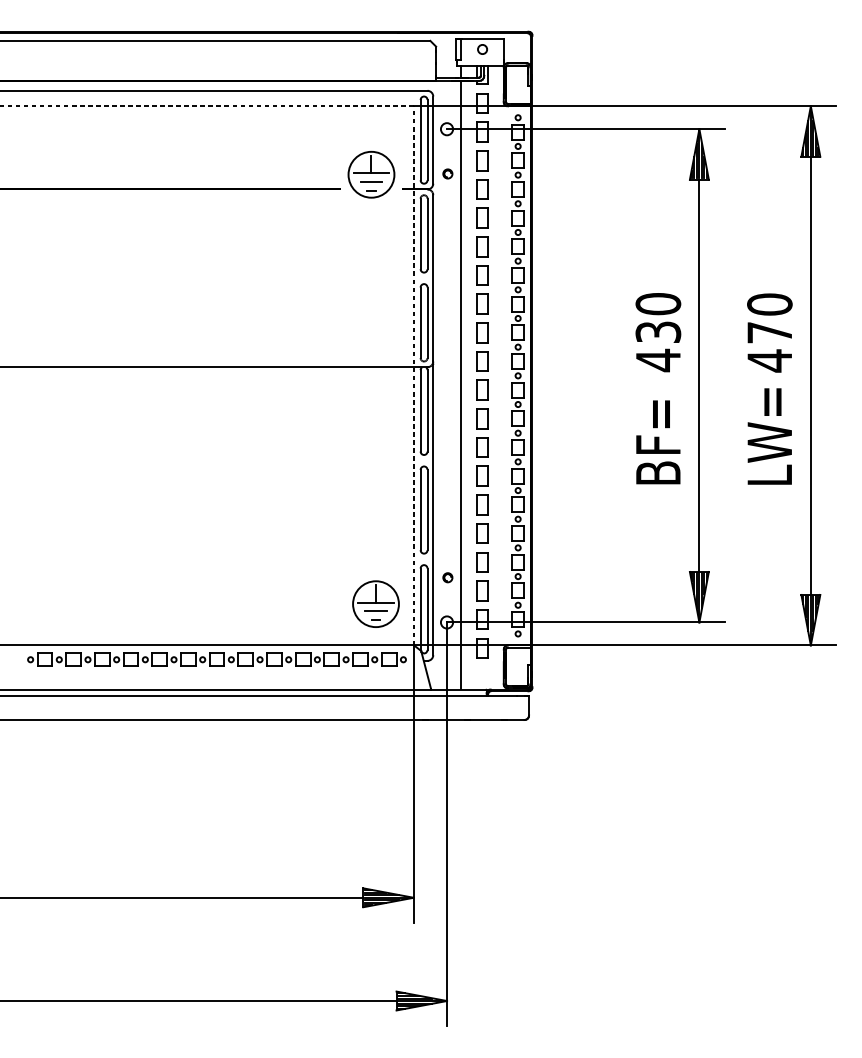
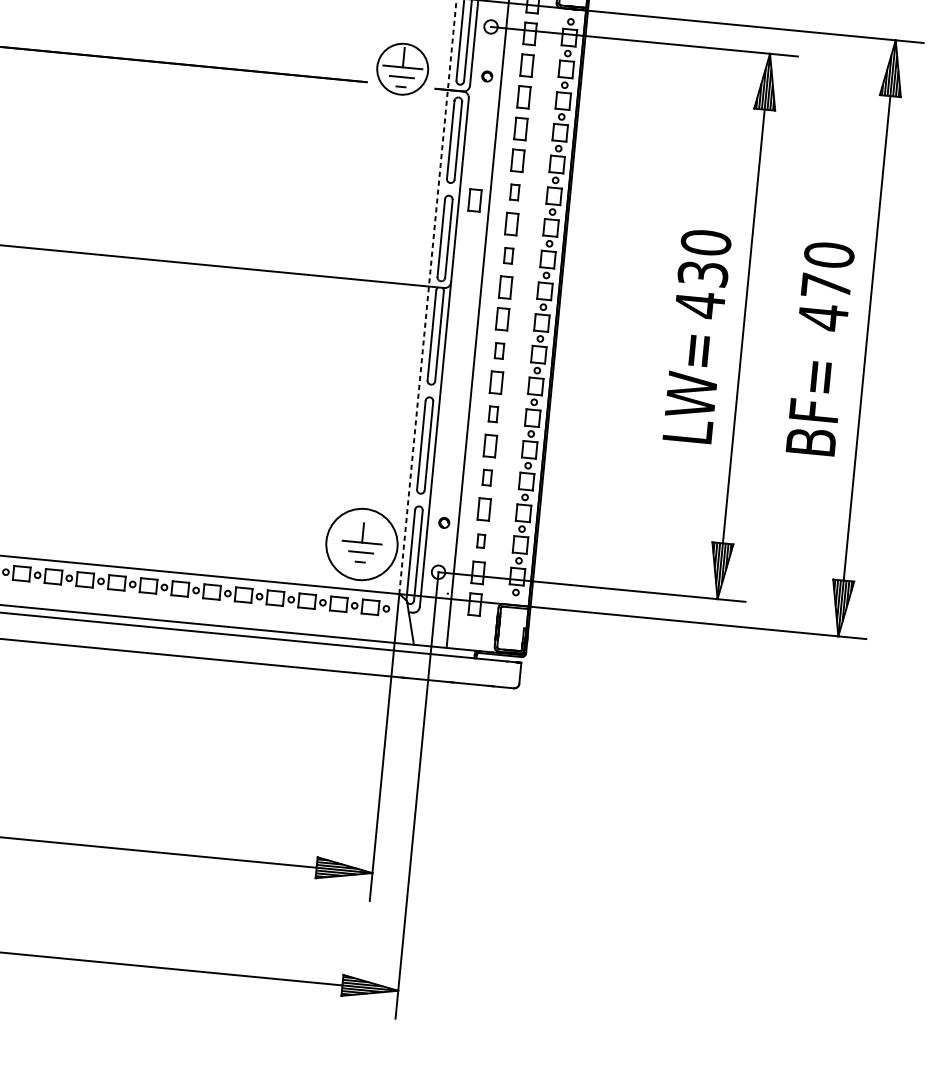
part: (482, 275) -> (514, 192), size x0.7
part: (447, 285) -> (474, 199), added
part: (482, 332) -> (508, 255), size x0.7
part: (482, 418) -> (499, 350), size x0.7
text: (658, 433) -> (692, 385), BF= -> LW=
text: (769, 434) -> (815, 398), LW= -> BF=
part: (482, 475) -> (493, 413), size x0.7
part: (482, 533) -> (487, 477), size x0.7
part: (482, 590) -> (481, 540), size x0.6
circle: (375, 604) -> (361, 544), size x1.4

